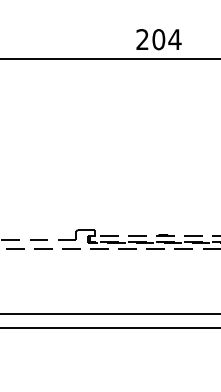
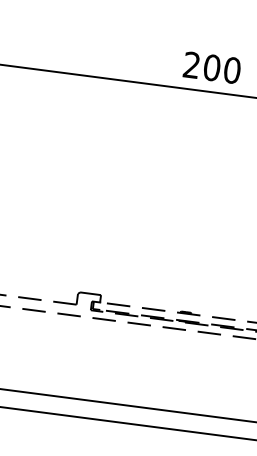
text: (174, 39) -> (231, 70), 204 -> 200

